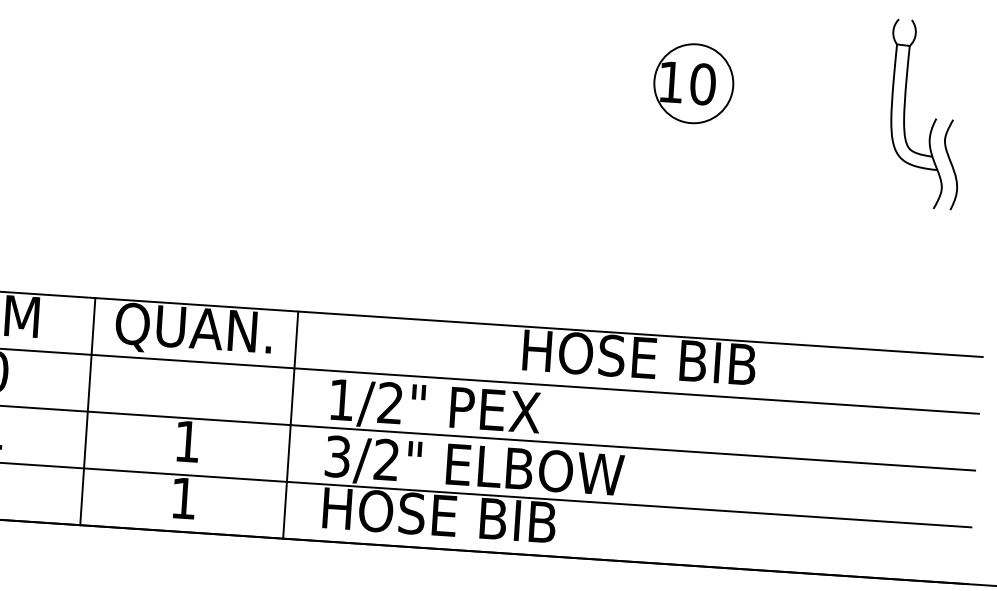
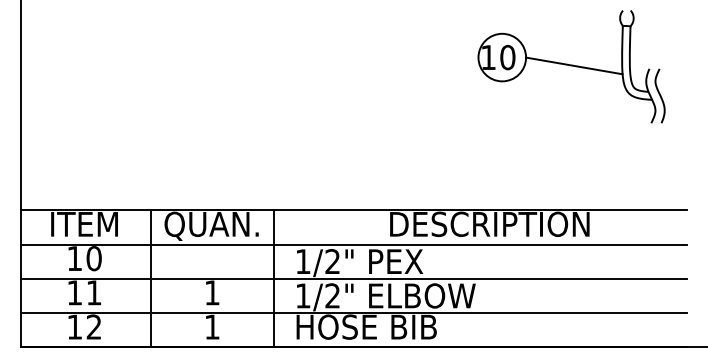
line: (812, 104) -> (574, 65), added
text: (654, 358) -> (489, 224), HOSE BIB -> DESCRIPTION
text: (338, 456) -> (303, 295), 3/2" -> 1/2"

